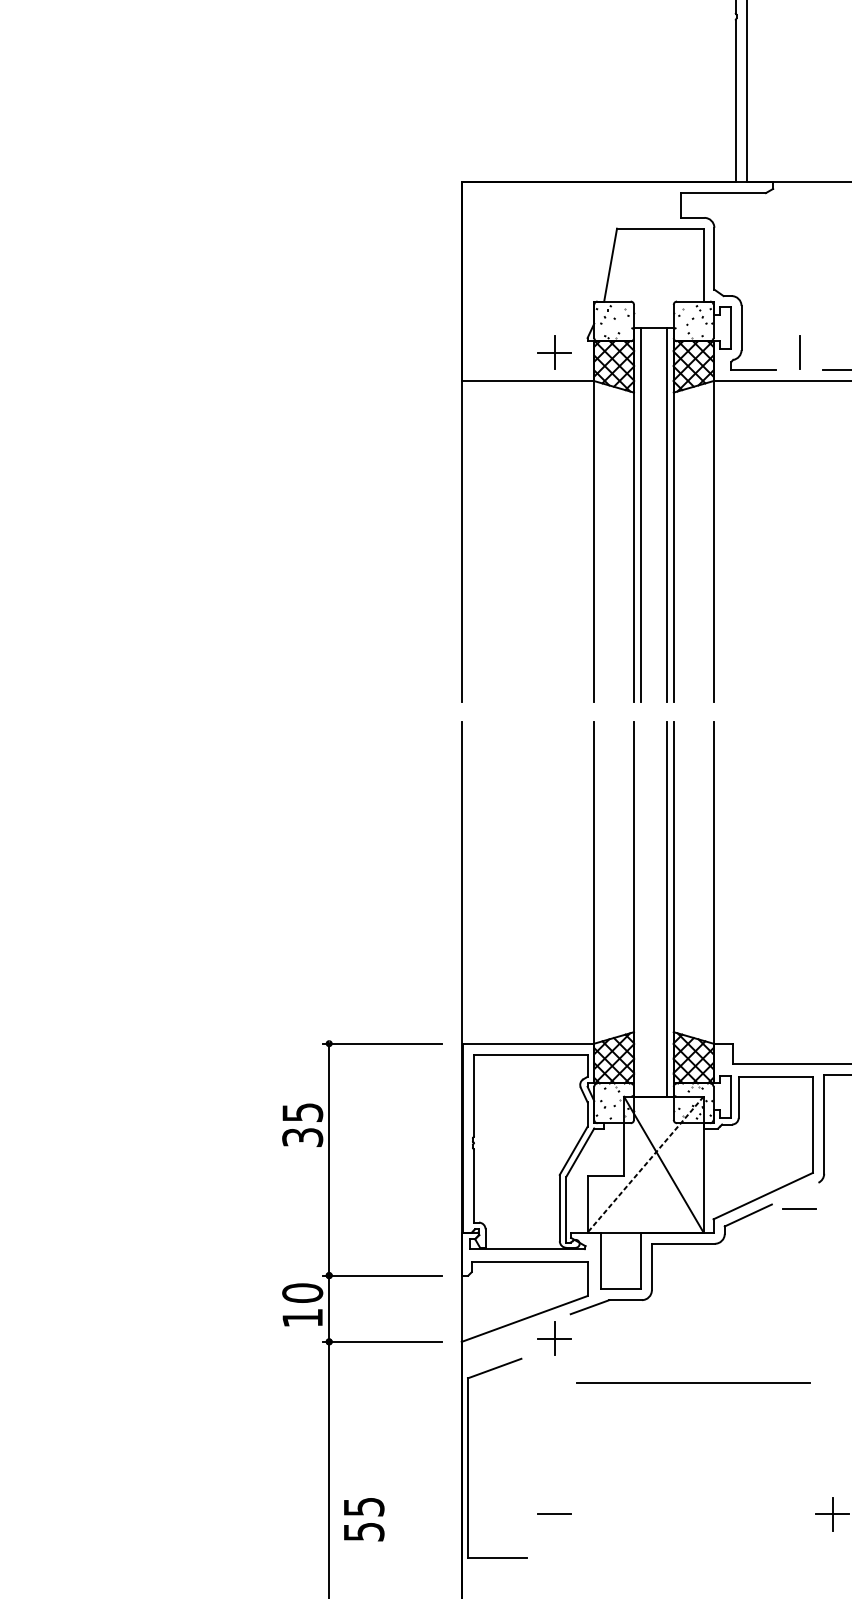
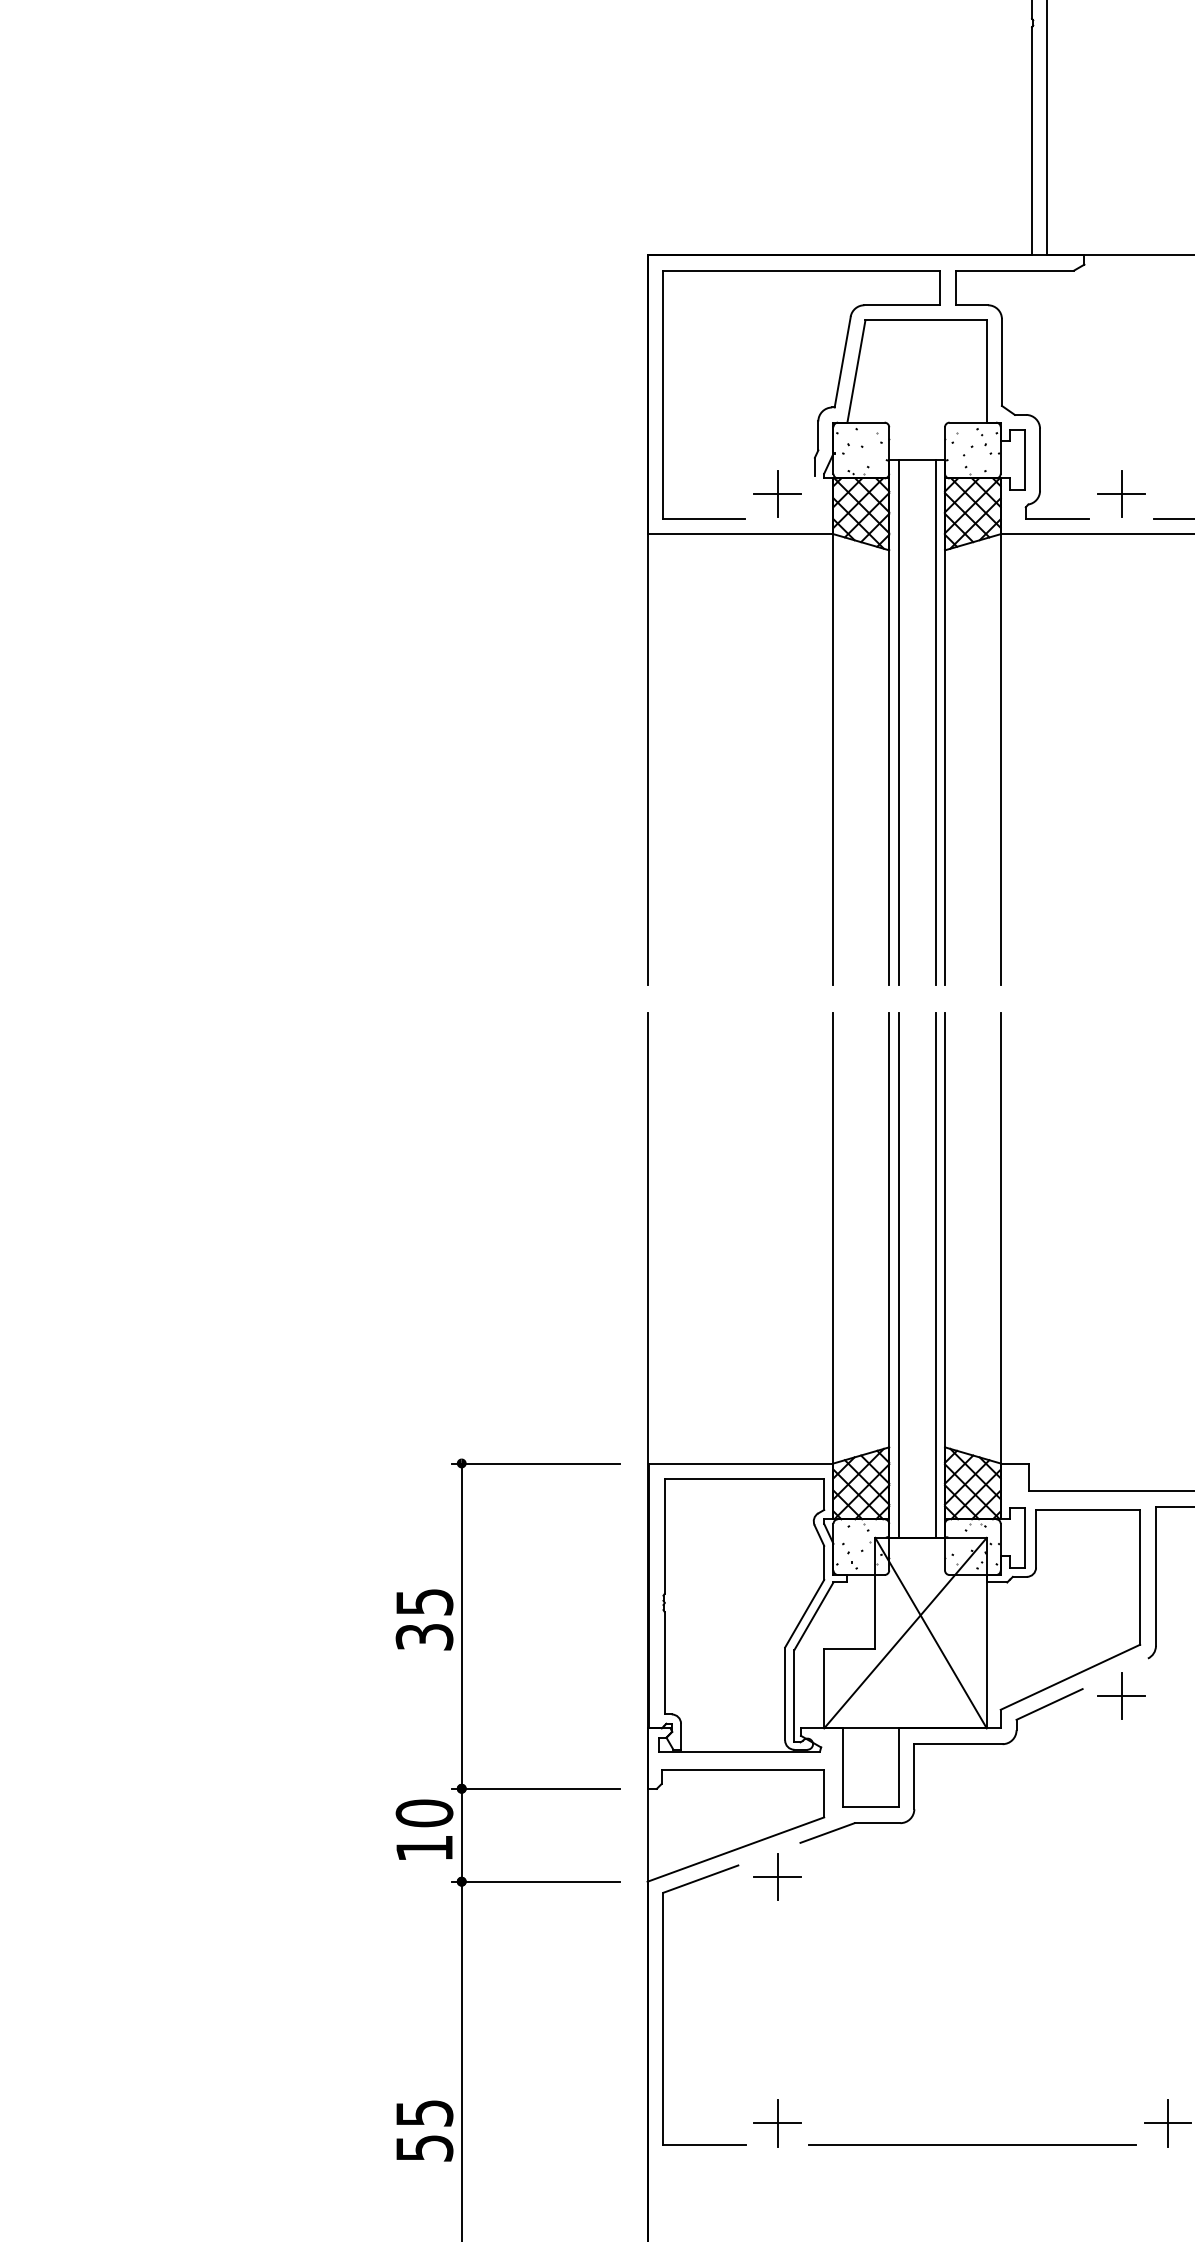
part: (584, 294) -> (820, 412), added
line: (799, 352) -> (1121, 494), added
line: (640, 908) -> (898, 1274), added
text: (302, 1124) -> (424, 1619), moved
line: (645, 1164) -> (905, 1633), dashed -> solid
line: (799, 1209) -> (1121, 1695), added
line: (693, 1382) -> (972, 2144), moved
part: (468, 1457) -> (663, 2004), moved
line: (554, 1514) -> (777, 2123), added
text: (363, 1519) -> (424, 2130), moved

